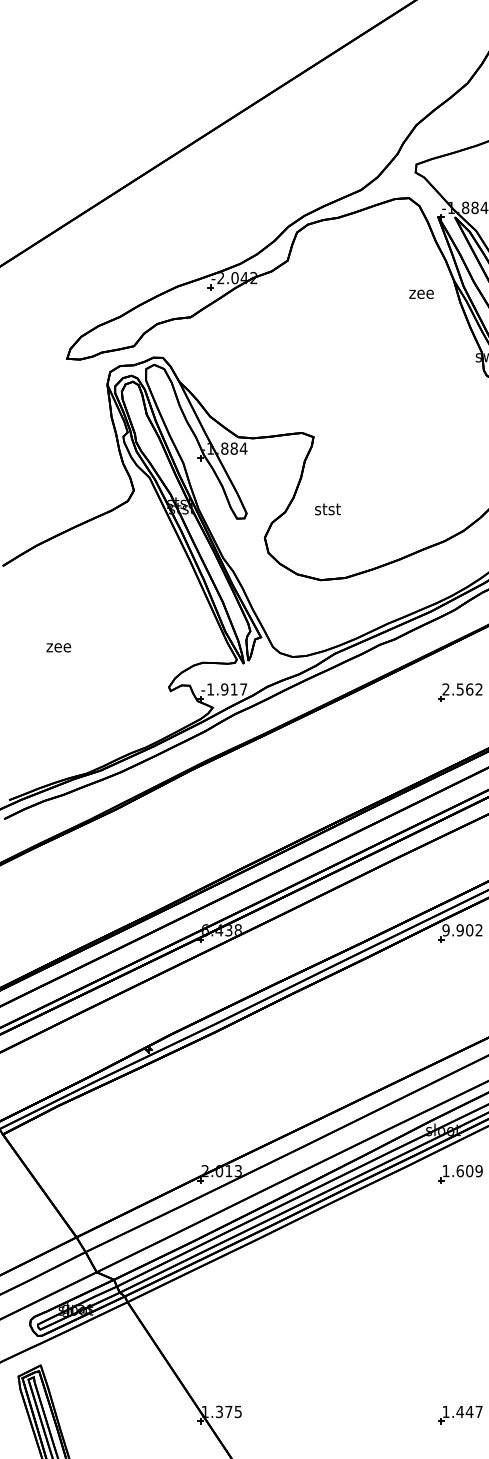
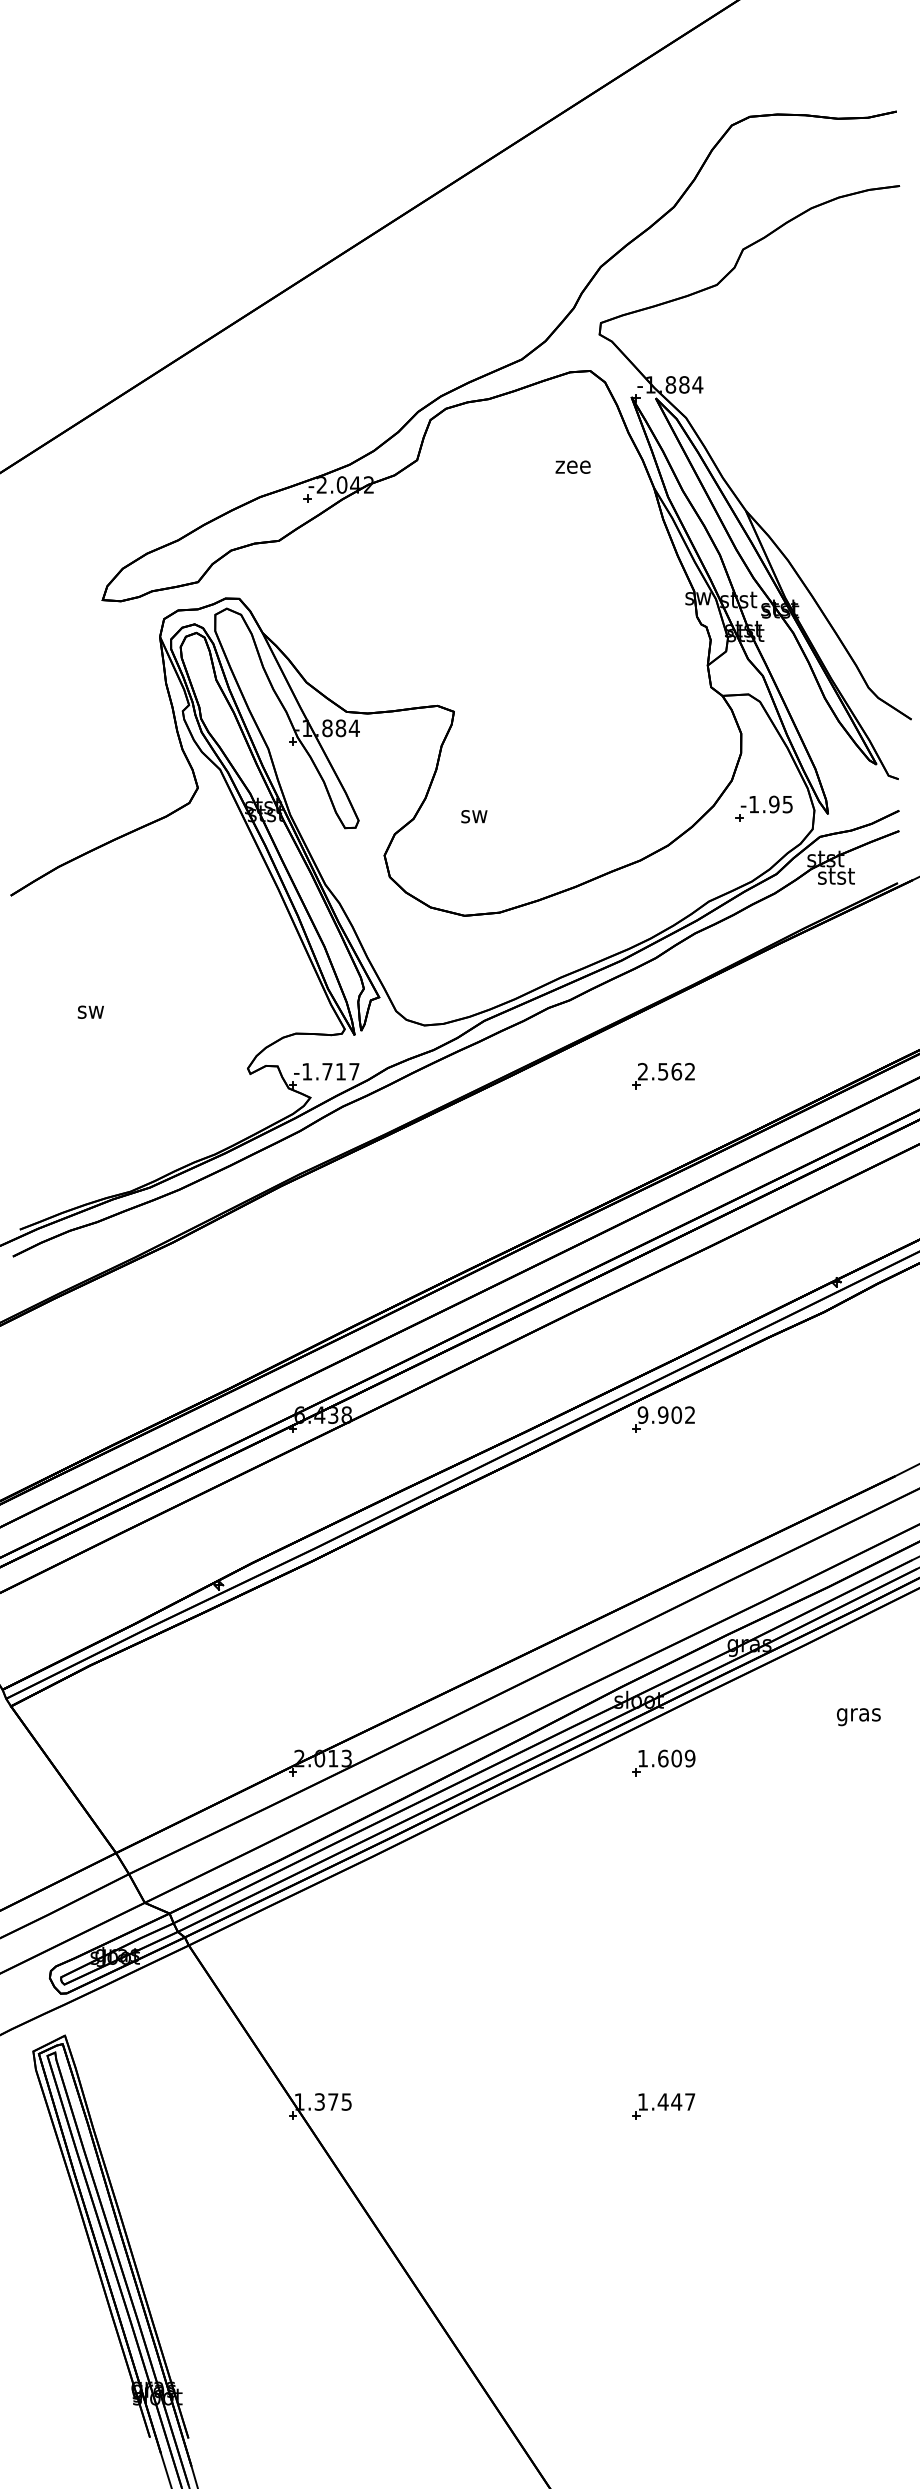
text: (421, 293) -> (572, 466), moved
text: (327, 509) -> (474, 814), stst -> sw
text: (58, 647) -> (90, 1011), zee -> sw
text: (224, 689) -> (327, 1071), -1.917 -> -1.717

